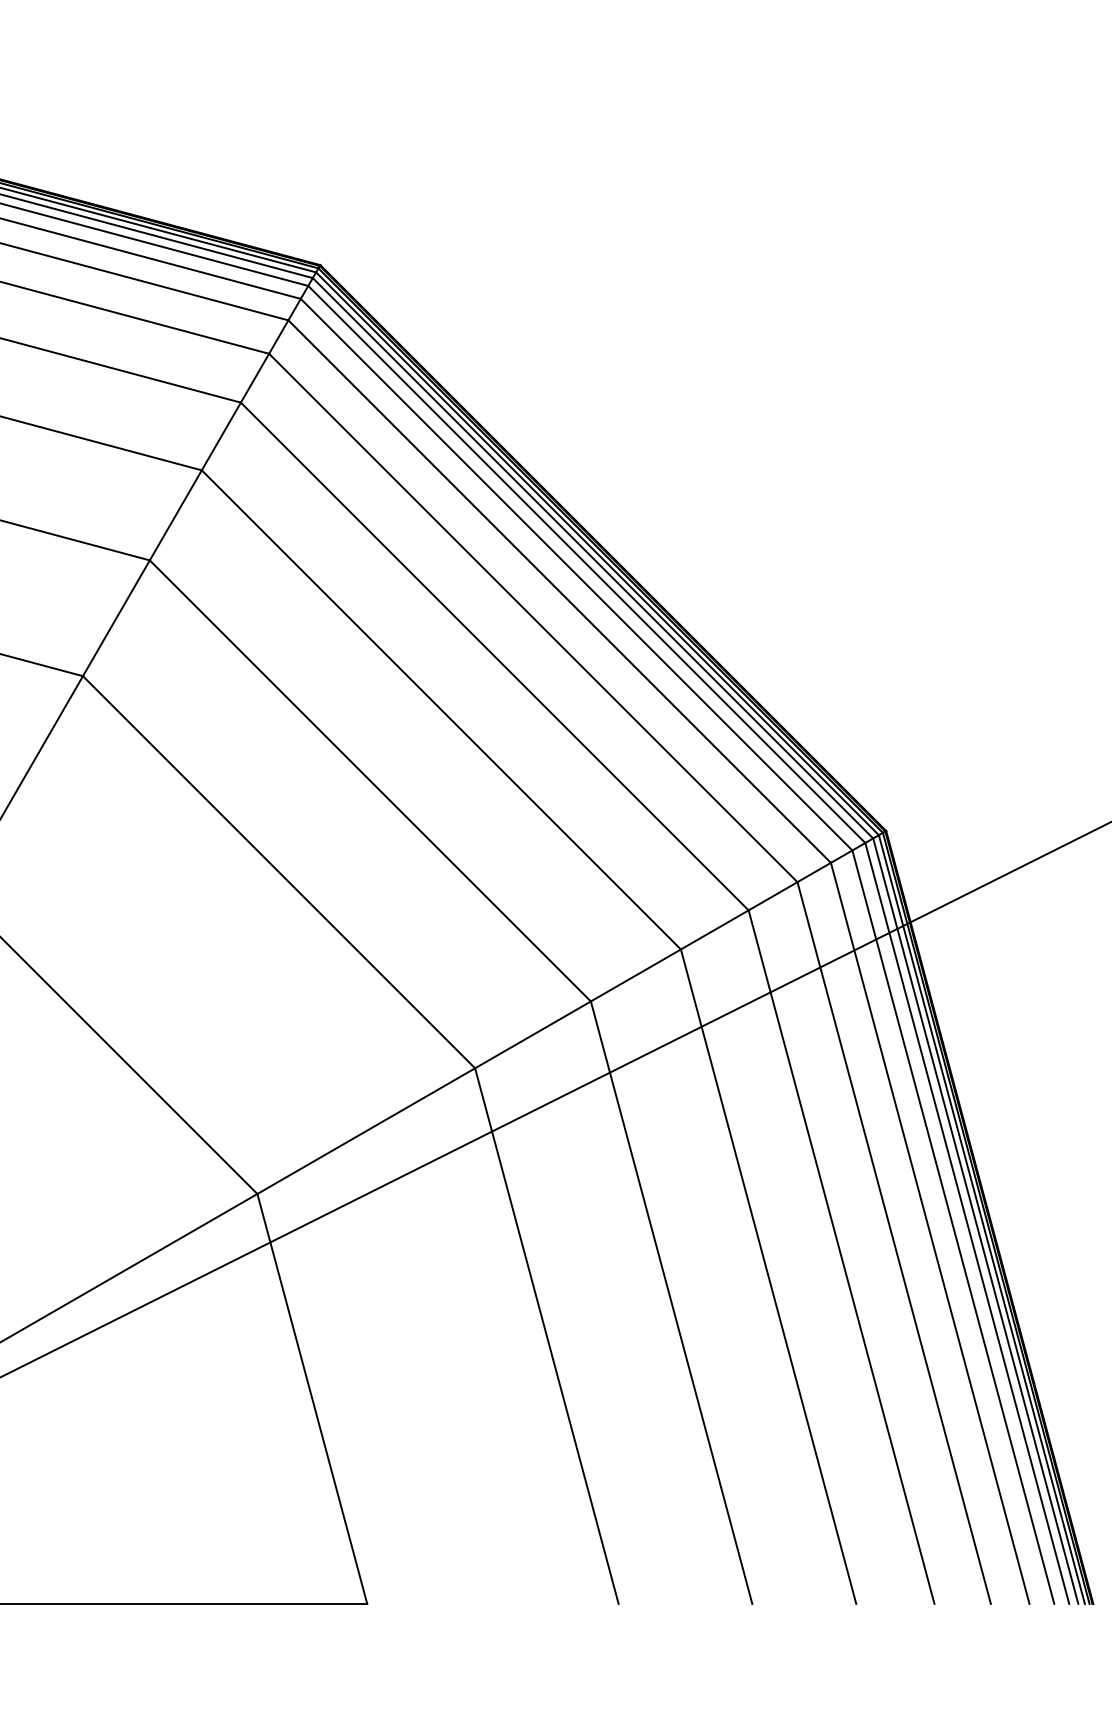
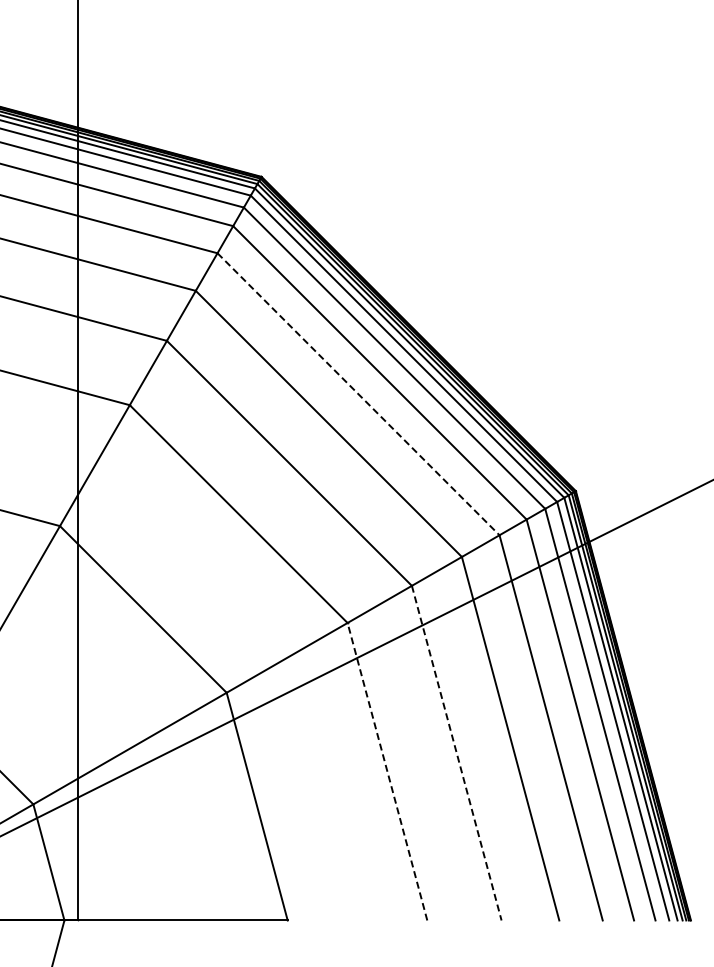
line: (494, 656) -> (358, 394), solid -> dashed
line: (671, 1303) -> (456, 753), solid -> dashed
line: (546, 1335) -> (387, 771), solid -> dashed

